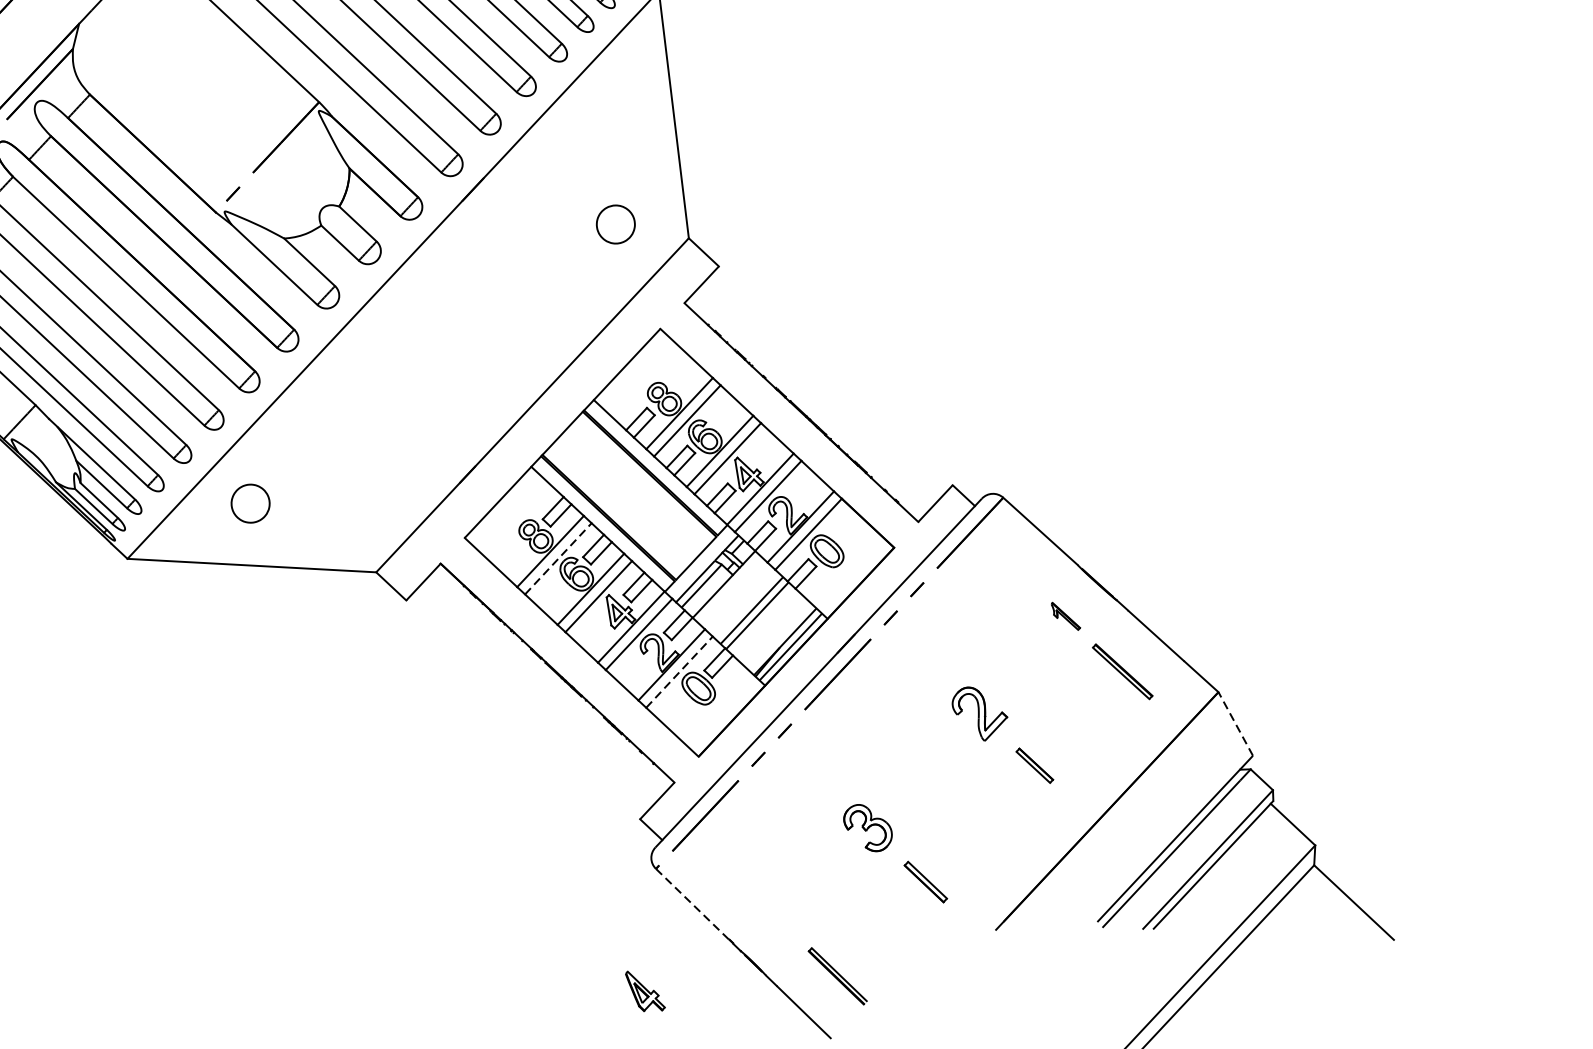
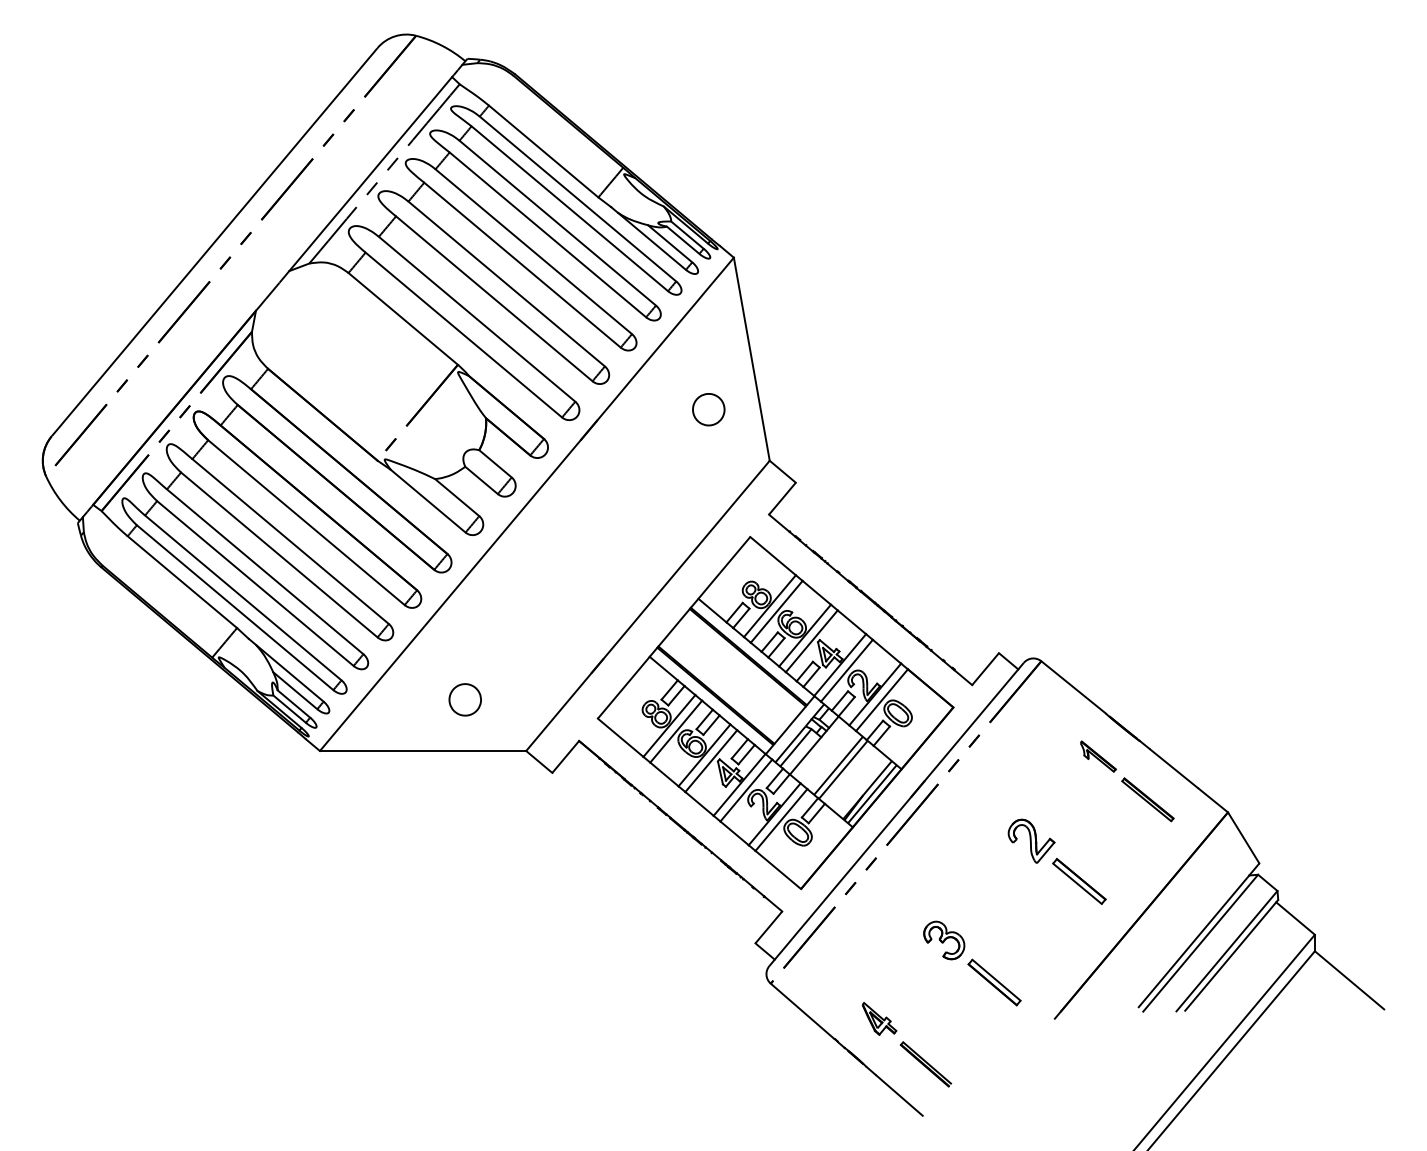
part: (615, 224) -> (708, 409), moved
part: (249, 503) -> (464, 699), moved
line: (558, 558) -> (676, 731), dashed -> solid
part: (1065, 616) -> (1098, 756), size x1.43
line: (679, 671) -> (781, 819), dashed -> solid
line: (1235, 723) -> (1243, 837), dashed -> solid
part: (1034, 765) -> (1079, 881), size x1.67
part: (925, 882) -> (994, 982), size x1.43
line: (692, 904) -> (802, 1011), dashed -> solid
part: (645, 991) -> (879, 1018), moved

